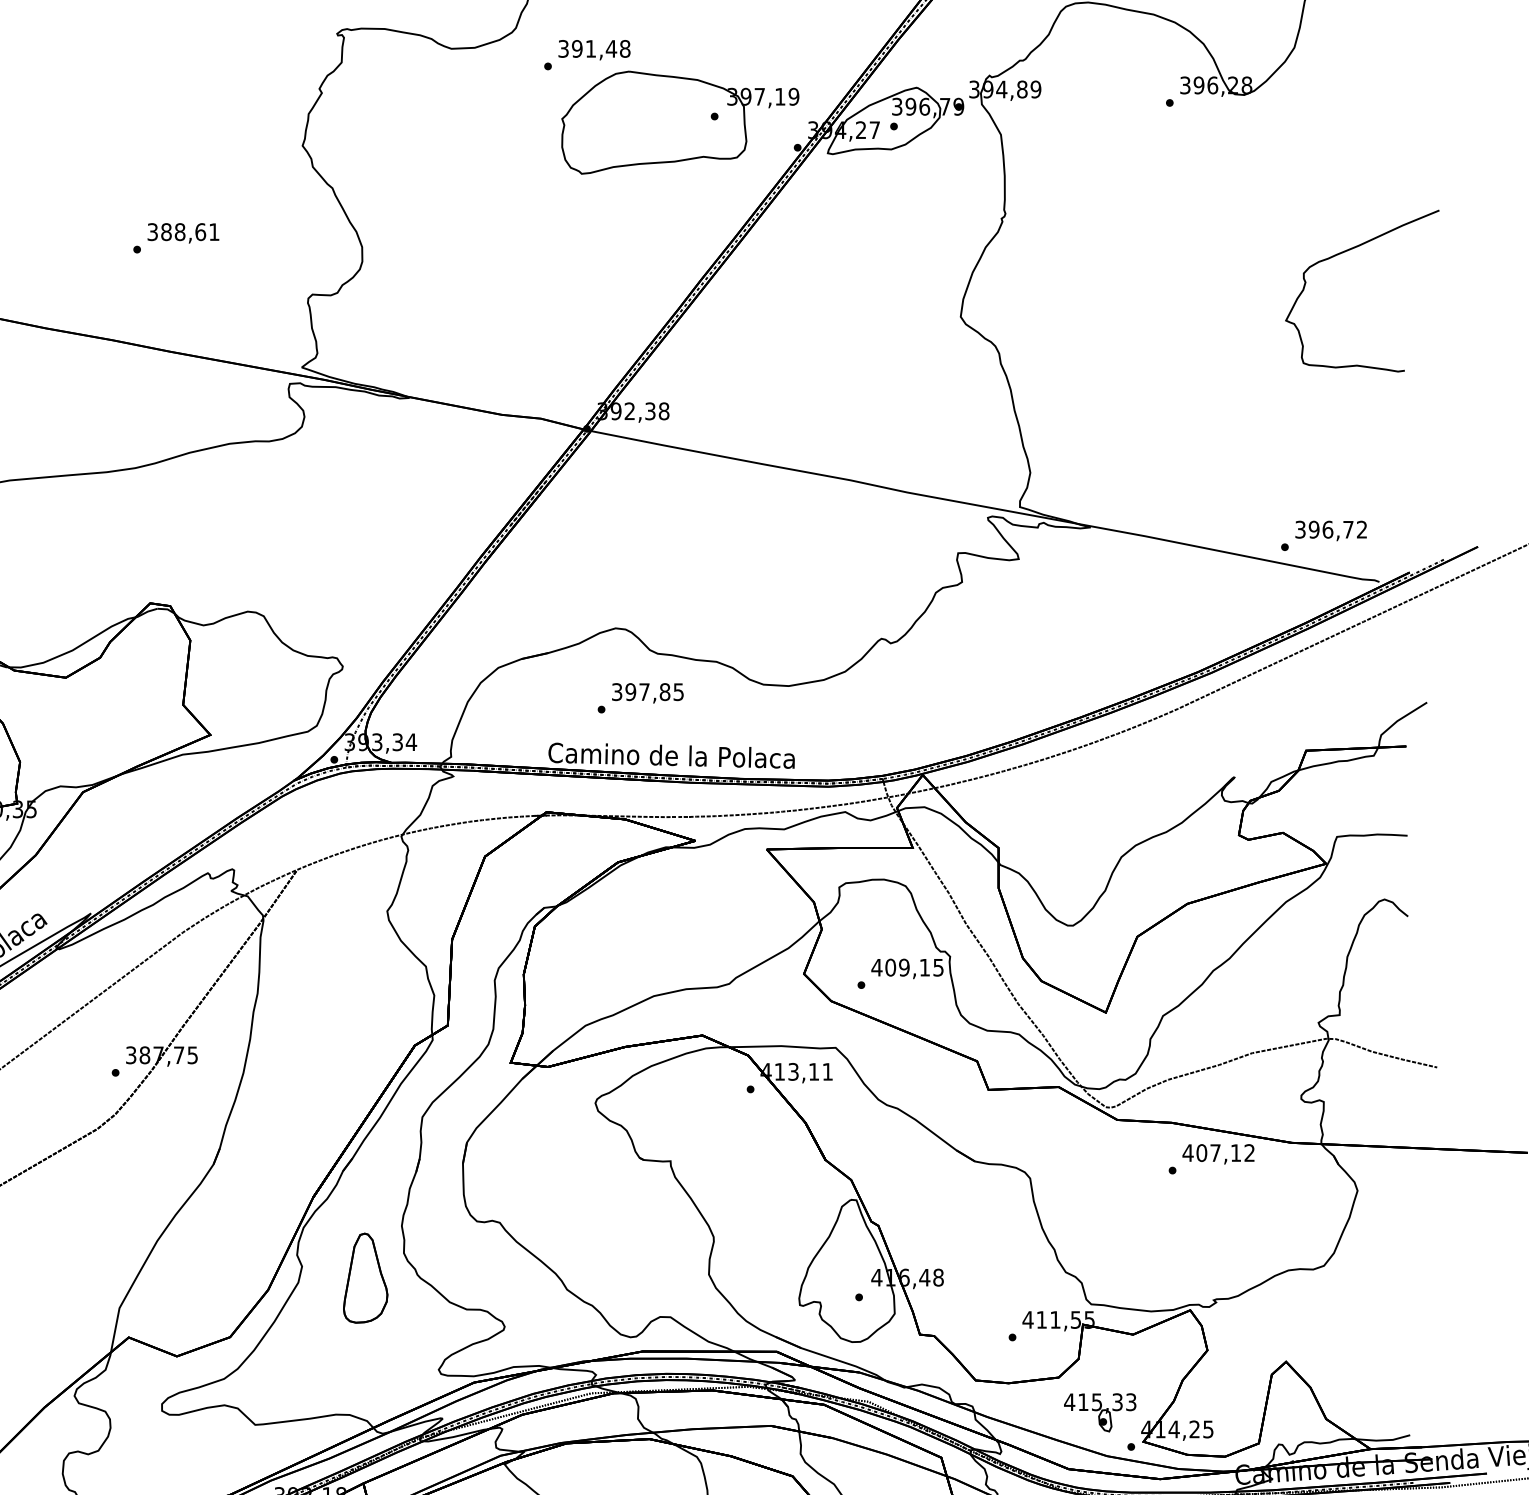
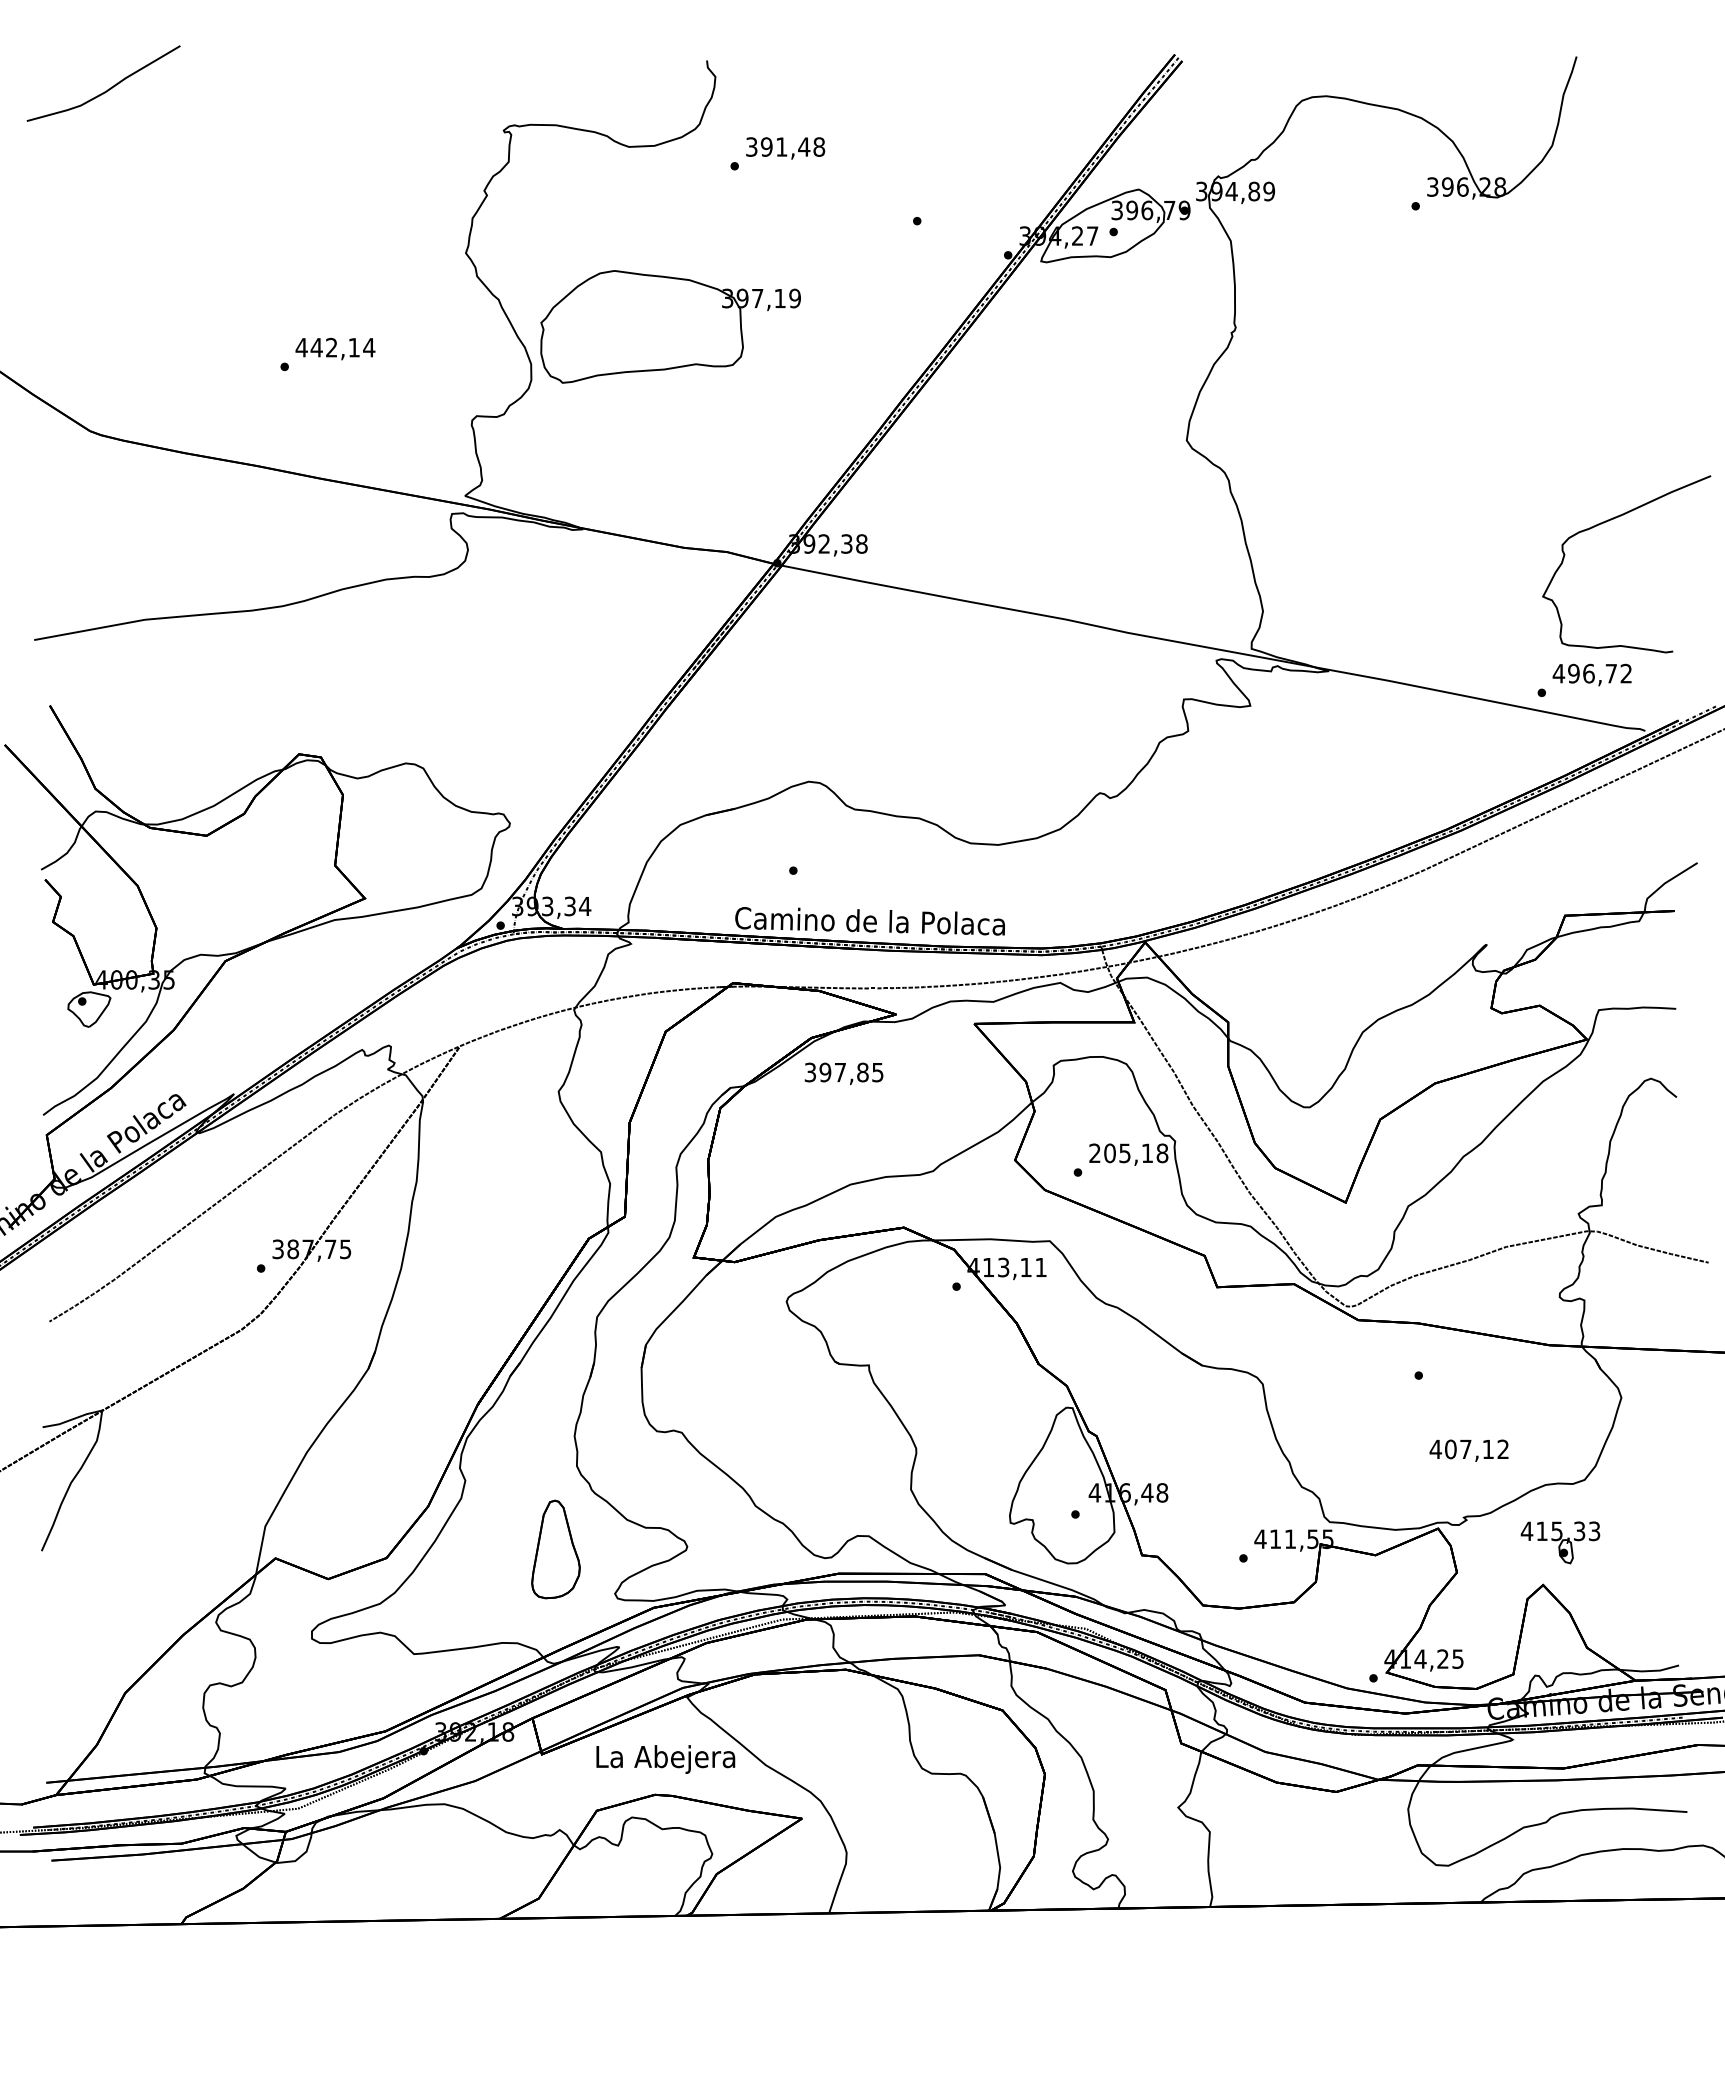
part: (680, 122) -> (670, 326), moved
text: (183, 231) -> (335, 347), 388,61 -> 442,14
curve: (1346, 252) -> (1609, 521), moved
text: (1300, 529) -> (1558, 673), 396,72 -> 496,72
text: (647, 692) -> (843, 1073), moved
text: (907, 967) -> (1128, 1153), 409,15 -> 205,18
text: (1217, 1154) -> (1468, 1450), moved
part: (365, 1278) -> (555, 1549), moved
part: (1100, 1412) -> (1560, 1542), moved

